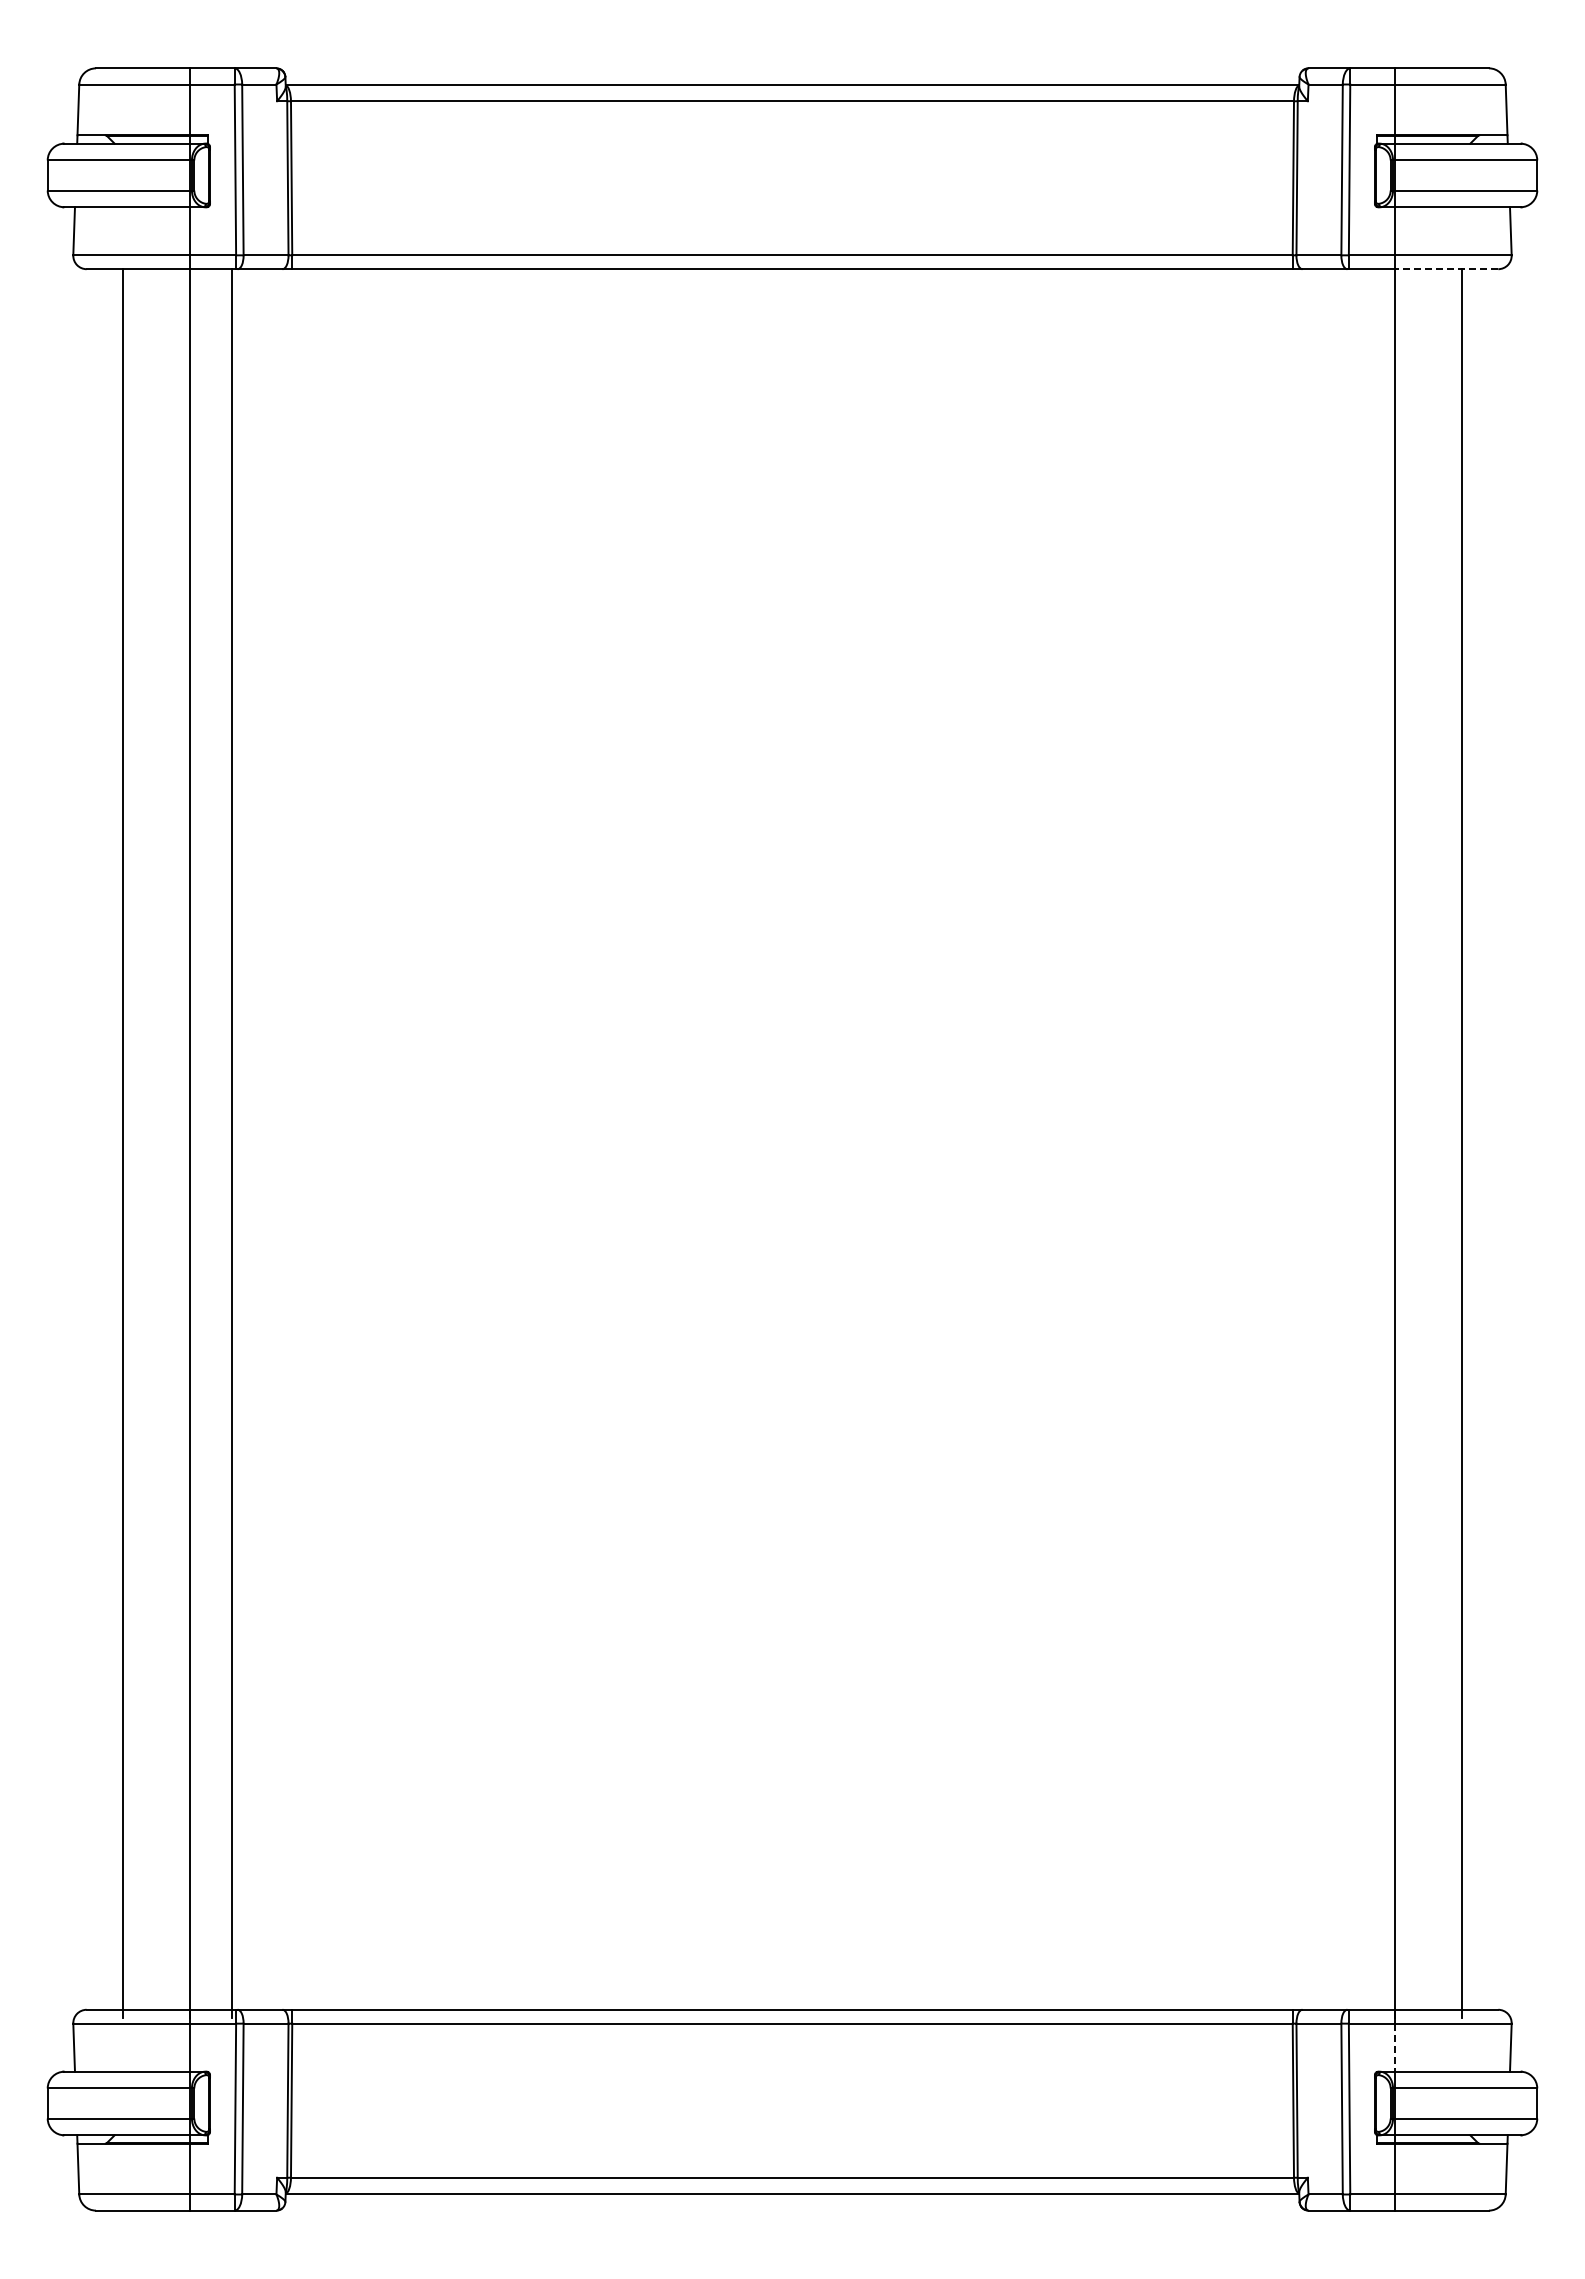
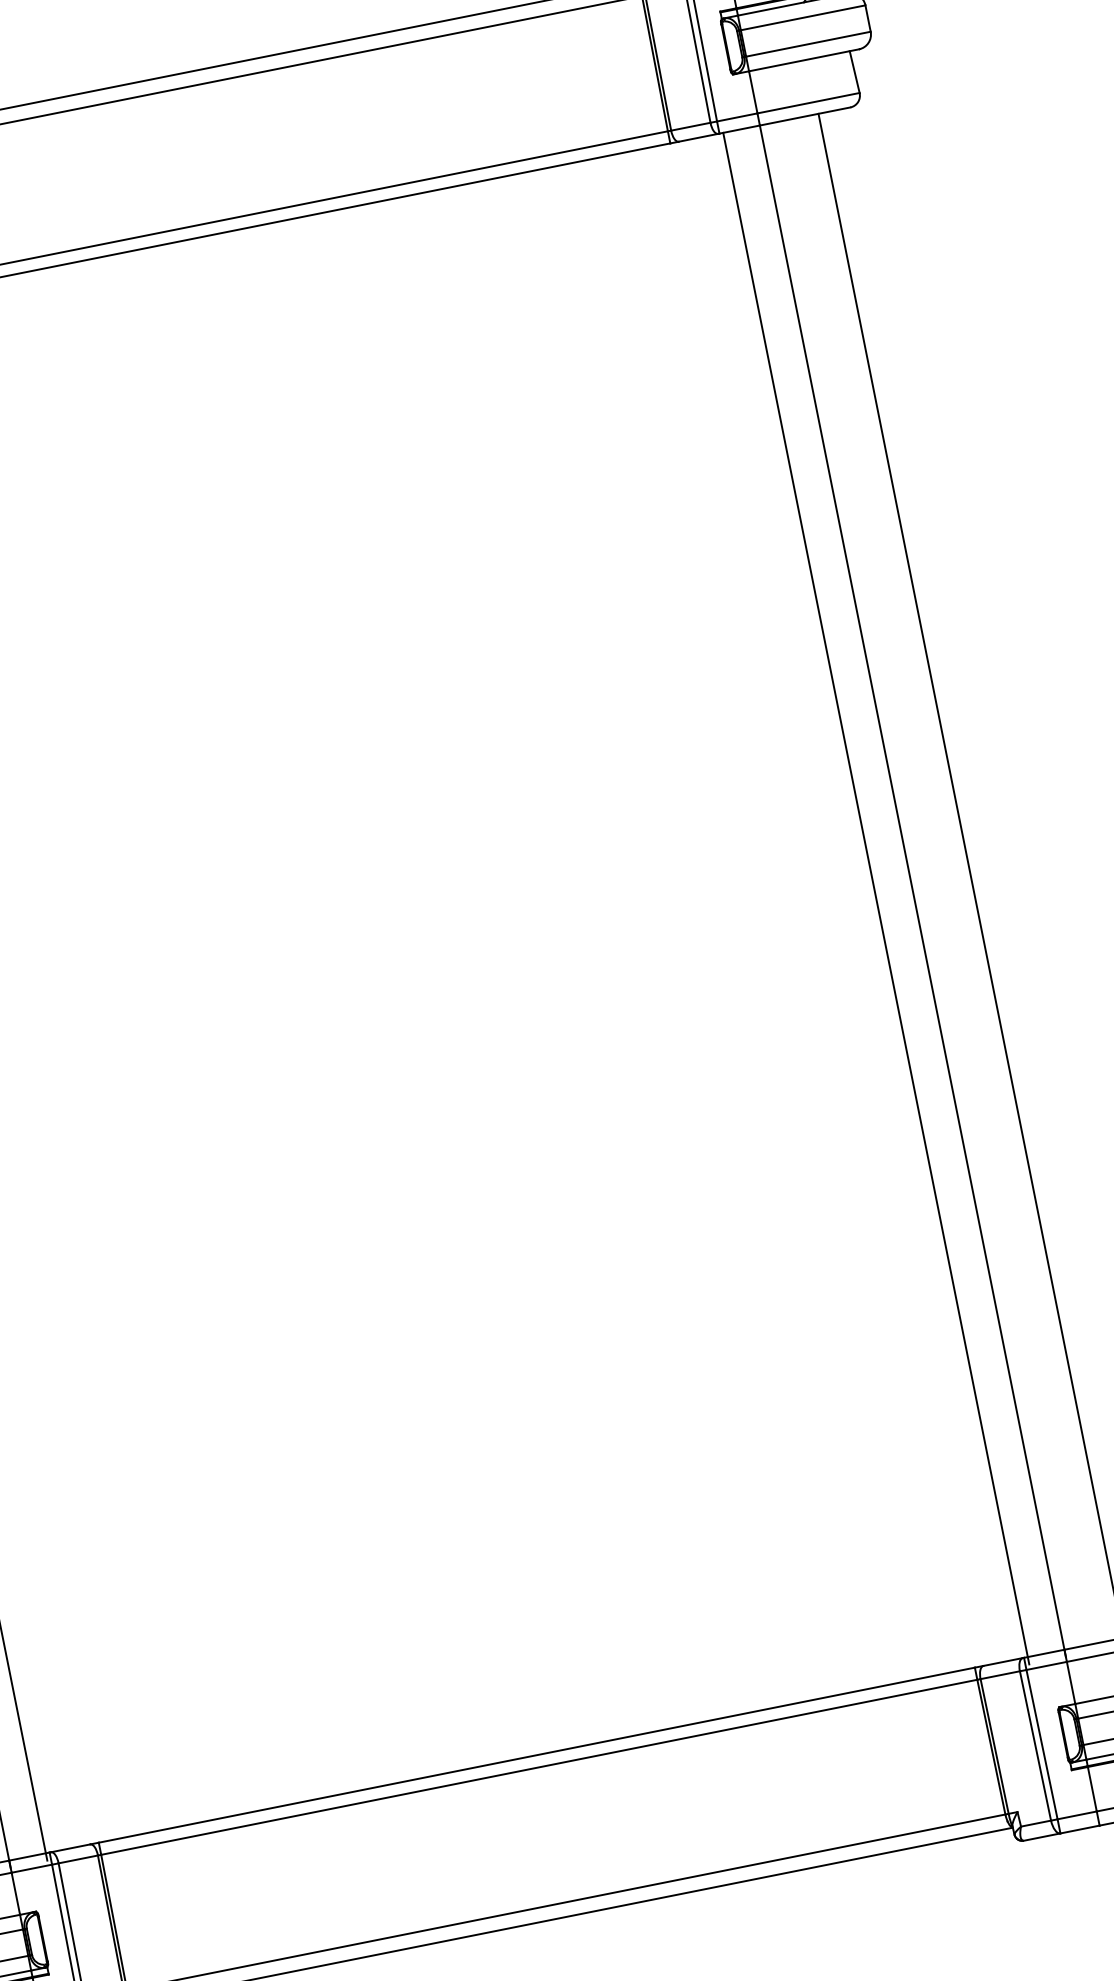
line: (1446, 269) -> (805, 116), dashed -> solid
line: (1353, 1143) -> (876, 898), added
line: (1395, 2048) -> (1071, 1683), dashed -> solid

